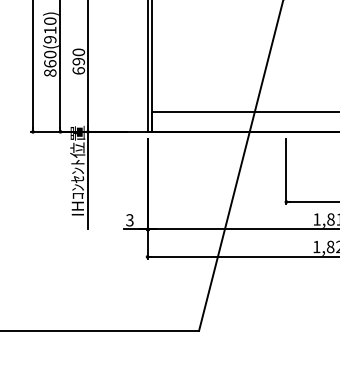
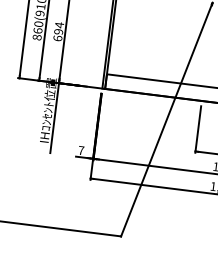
text: (78, 52) -> (59, 25), 690 -> 694
text: (129, 220) -> (80, 150), 3 -> 7

